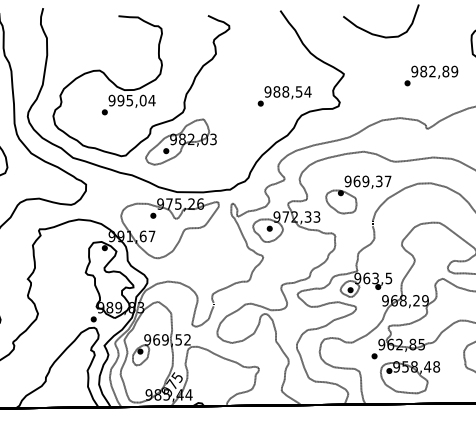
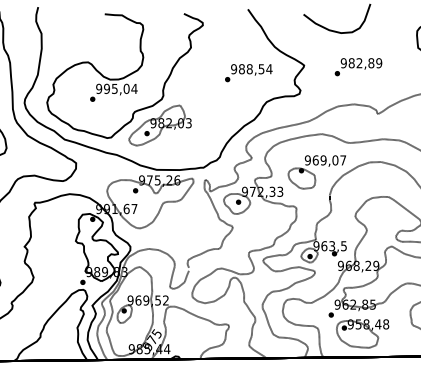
text: (431, 76) -> (358, 67), moved
text: (284, 96) -> (248, 73), moved
text: (379, 181) -> (335, 160), 969,37 -> 969,07

